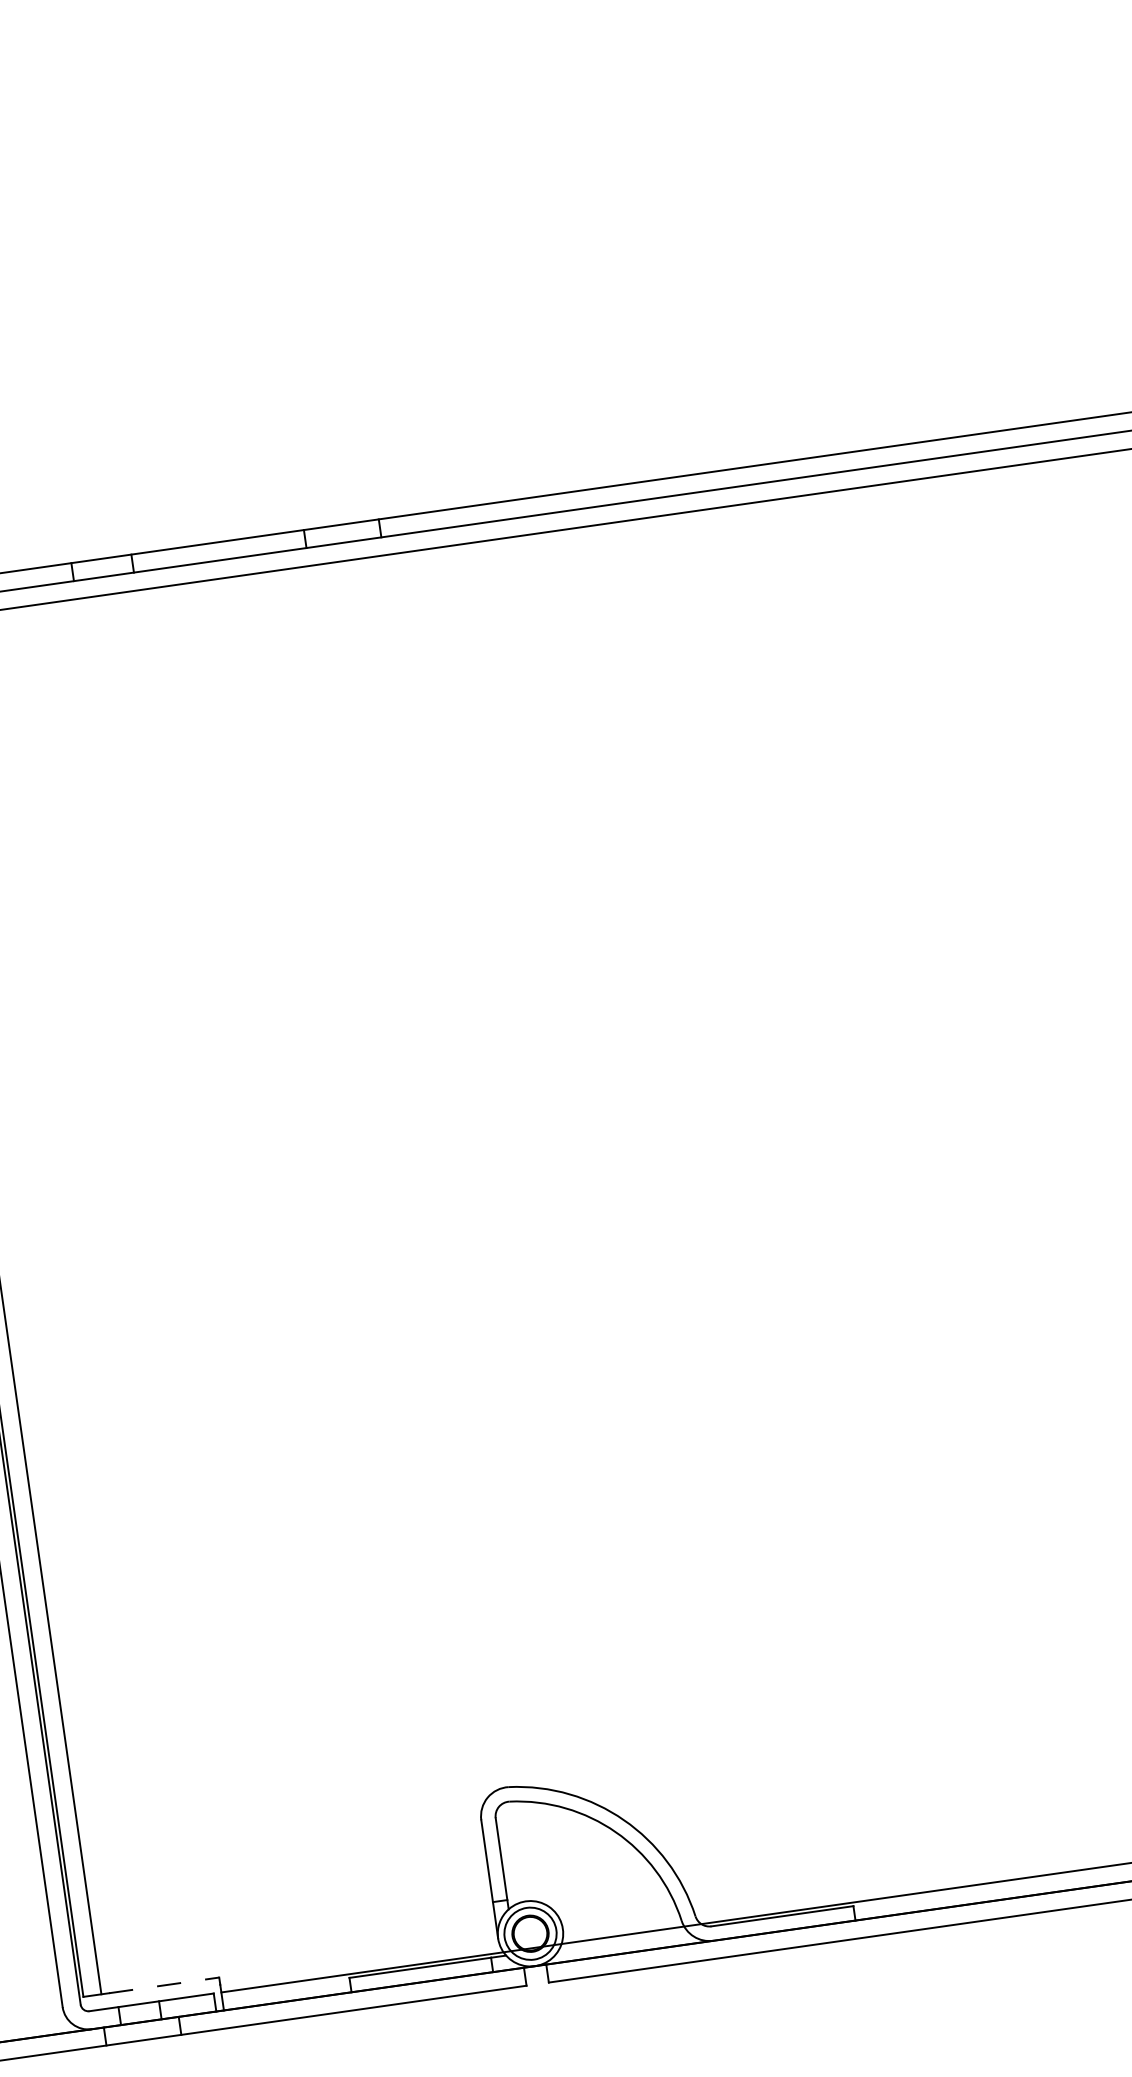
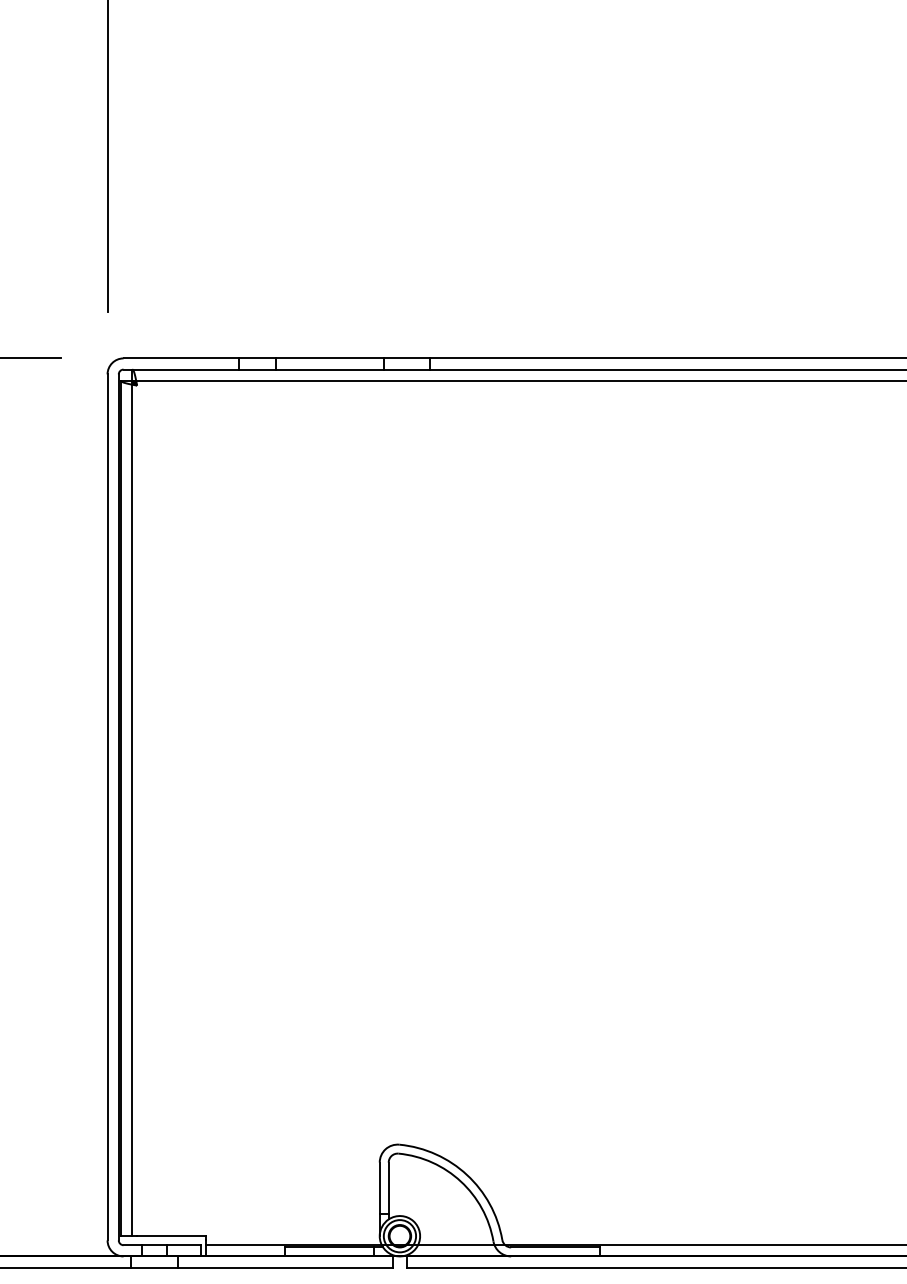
line: (165, 1984) -> (172, 1235), dashed -> solid

